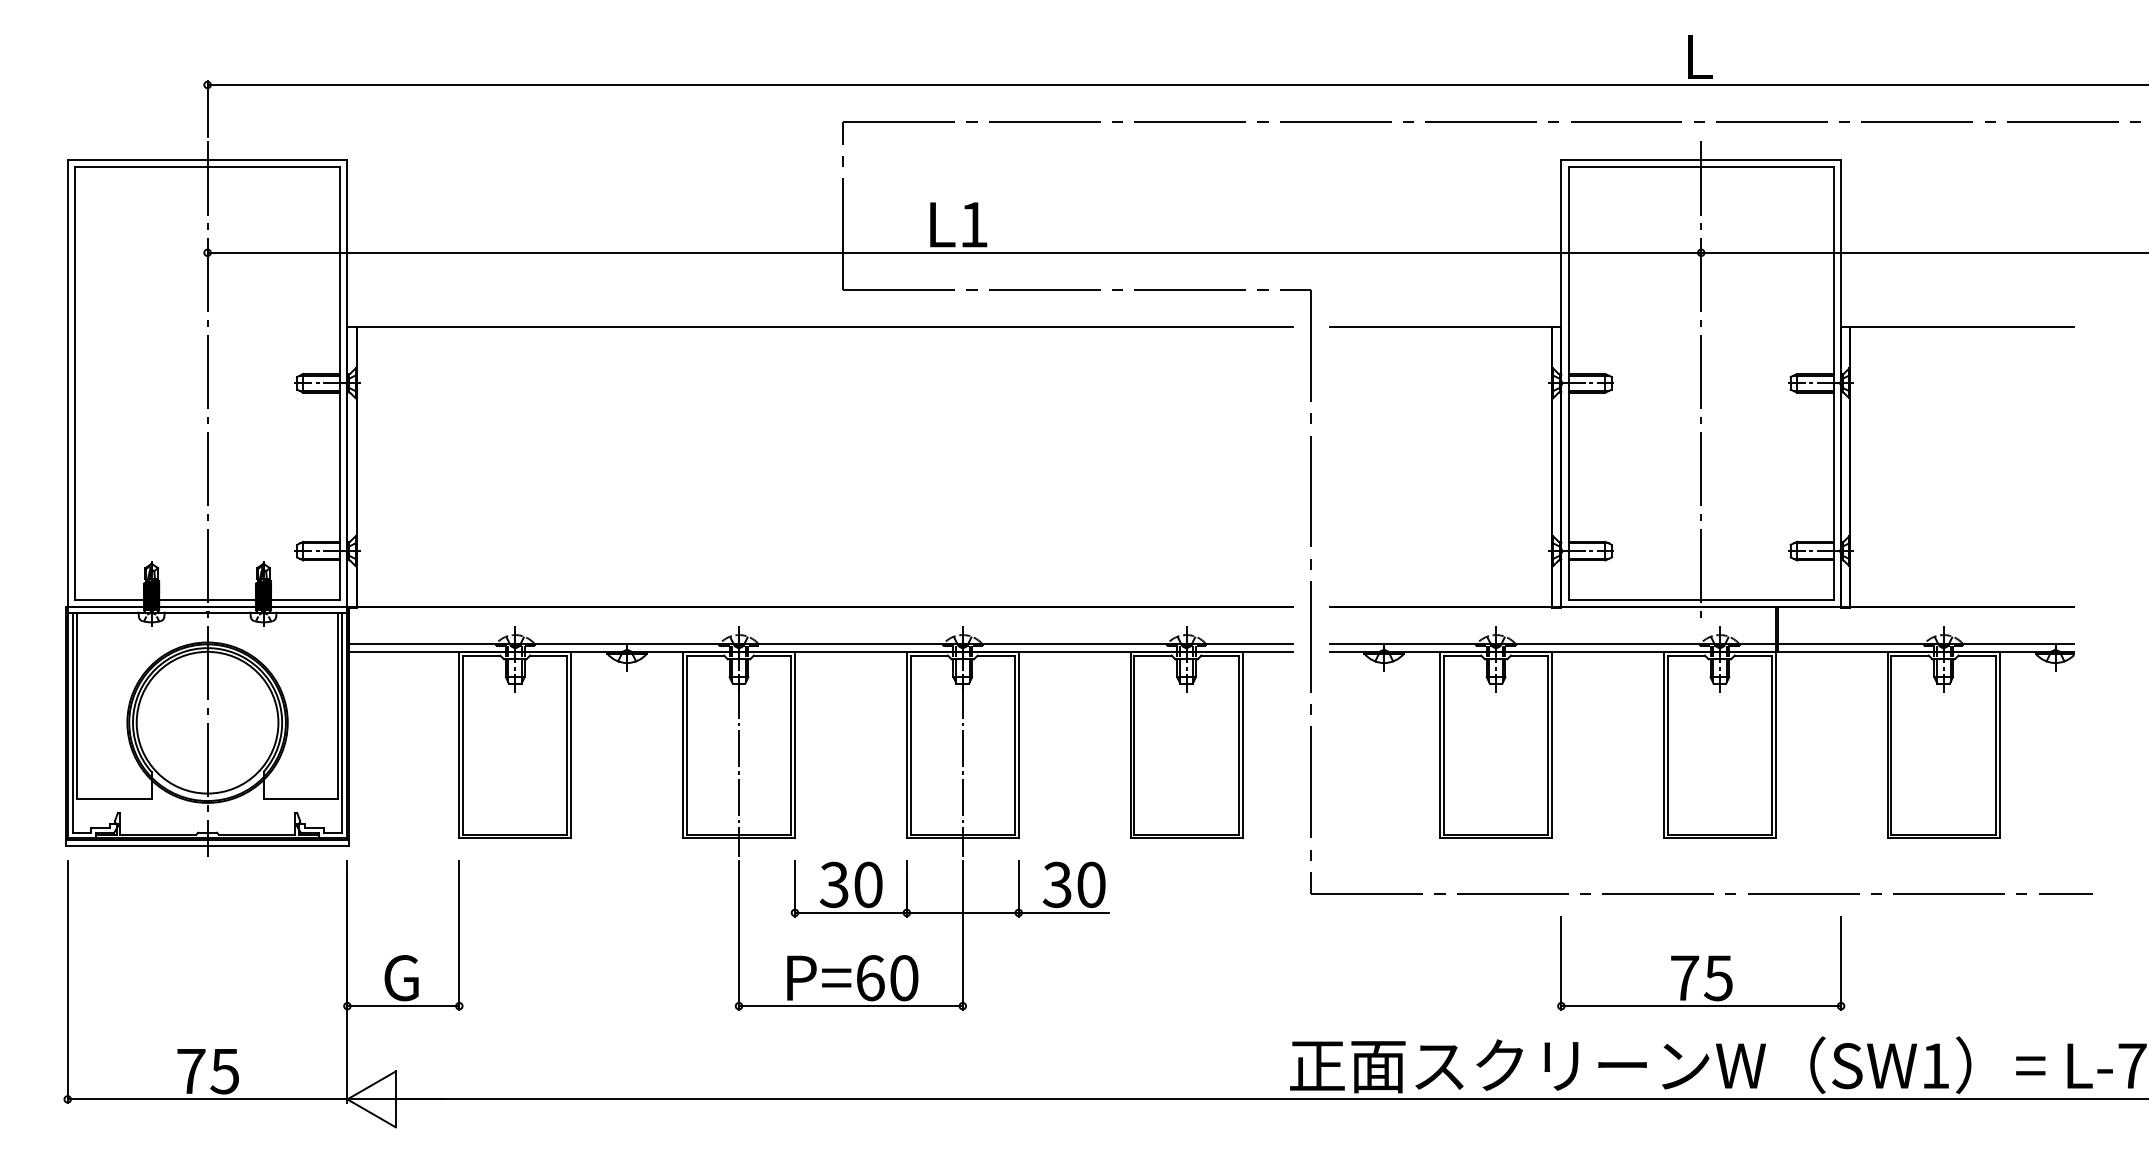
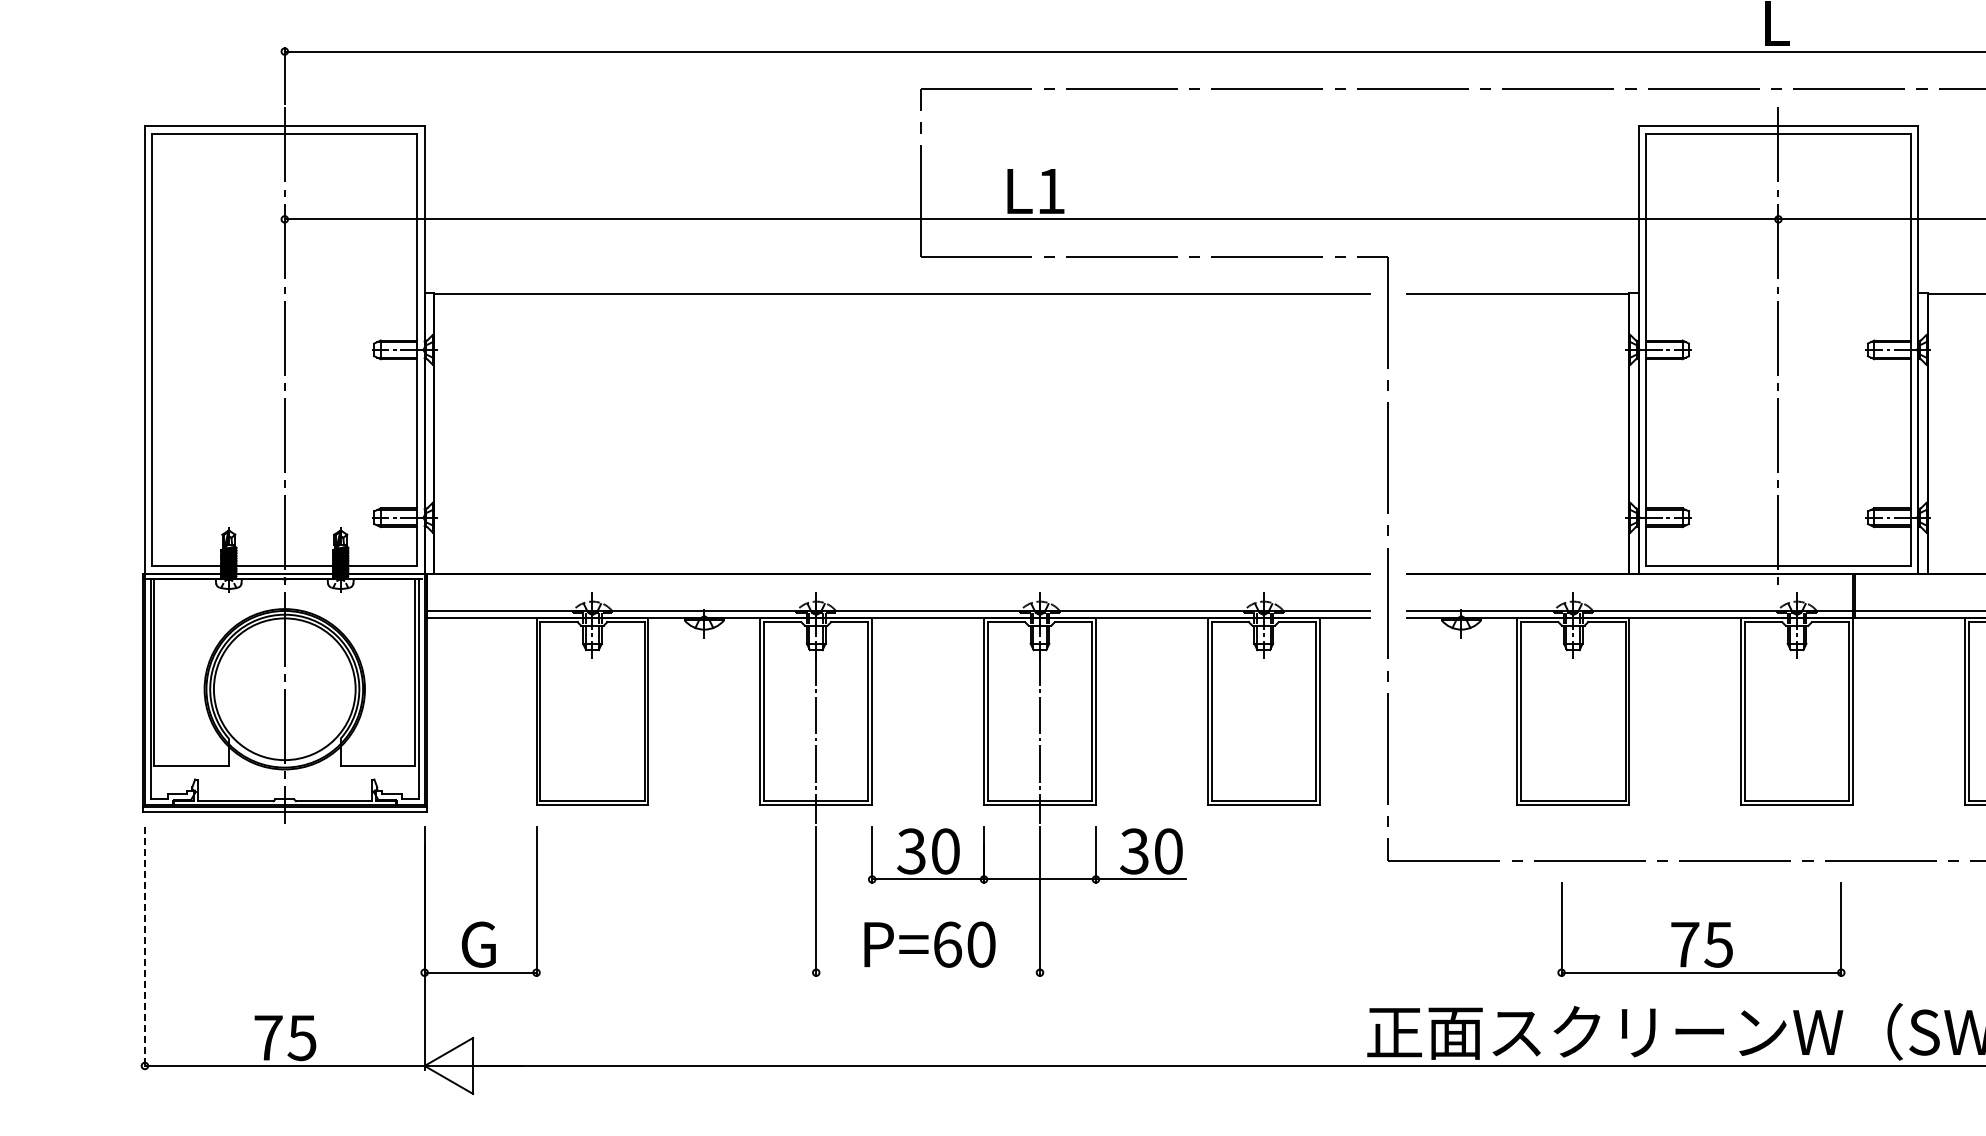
part: (1701, 963) -> (1701, 930), moved
line: (67, 982) -> (144, 949), solid -> dashed
line: (850, 1006) -> (927, 973), removed

